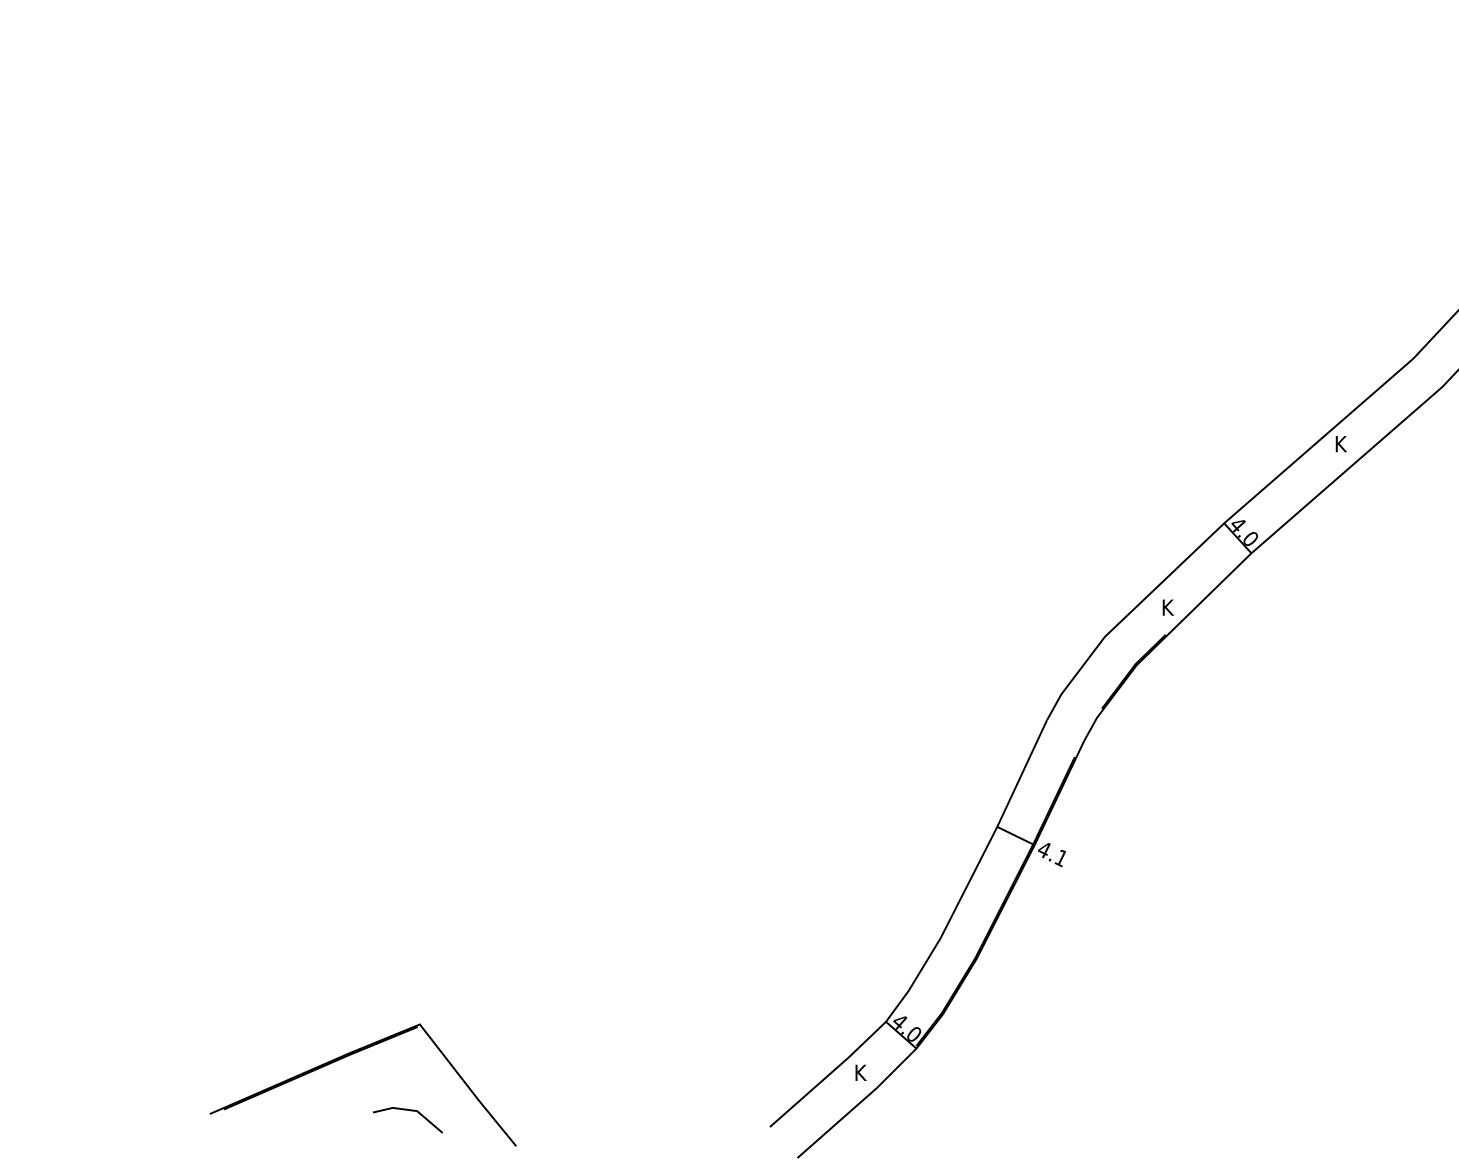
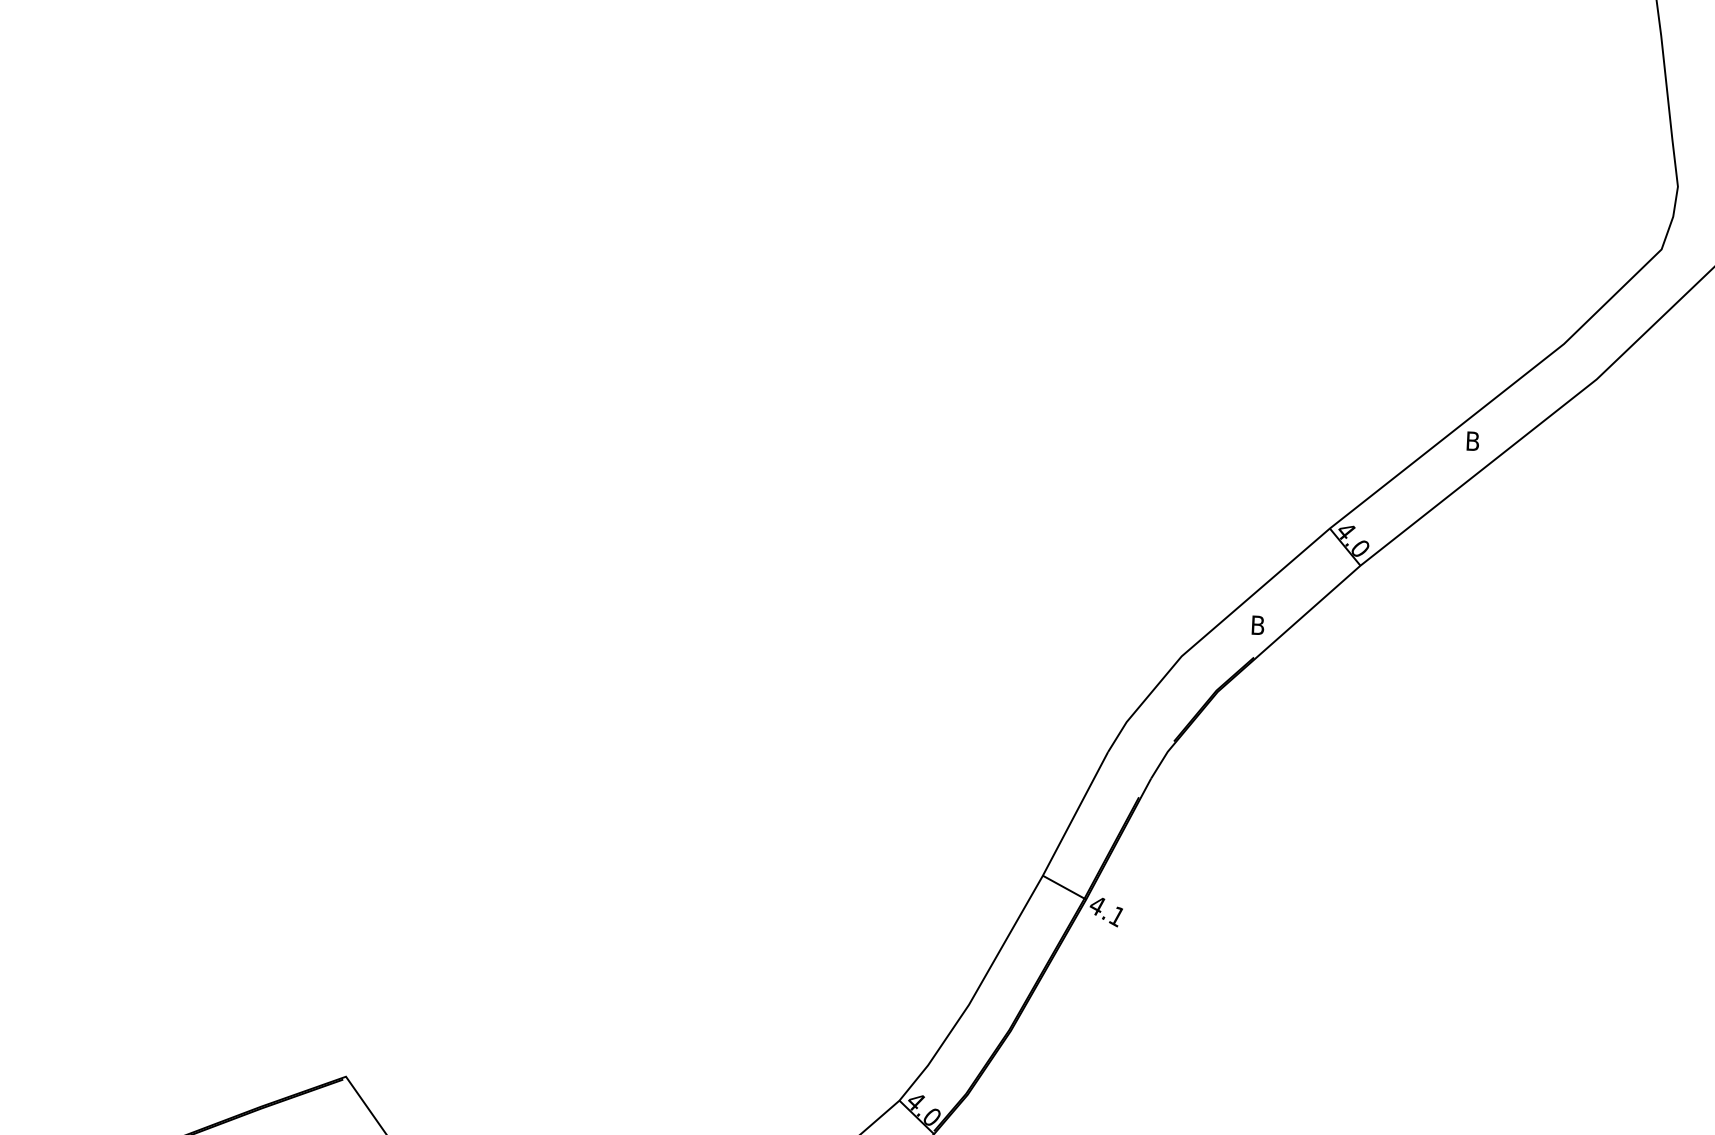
text: (1341, 444) -> (1473, 441), K -> B
text: (1168, 607) -> (1258, 625), K -> B

